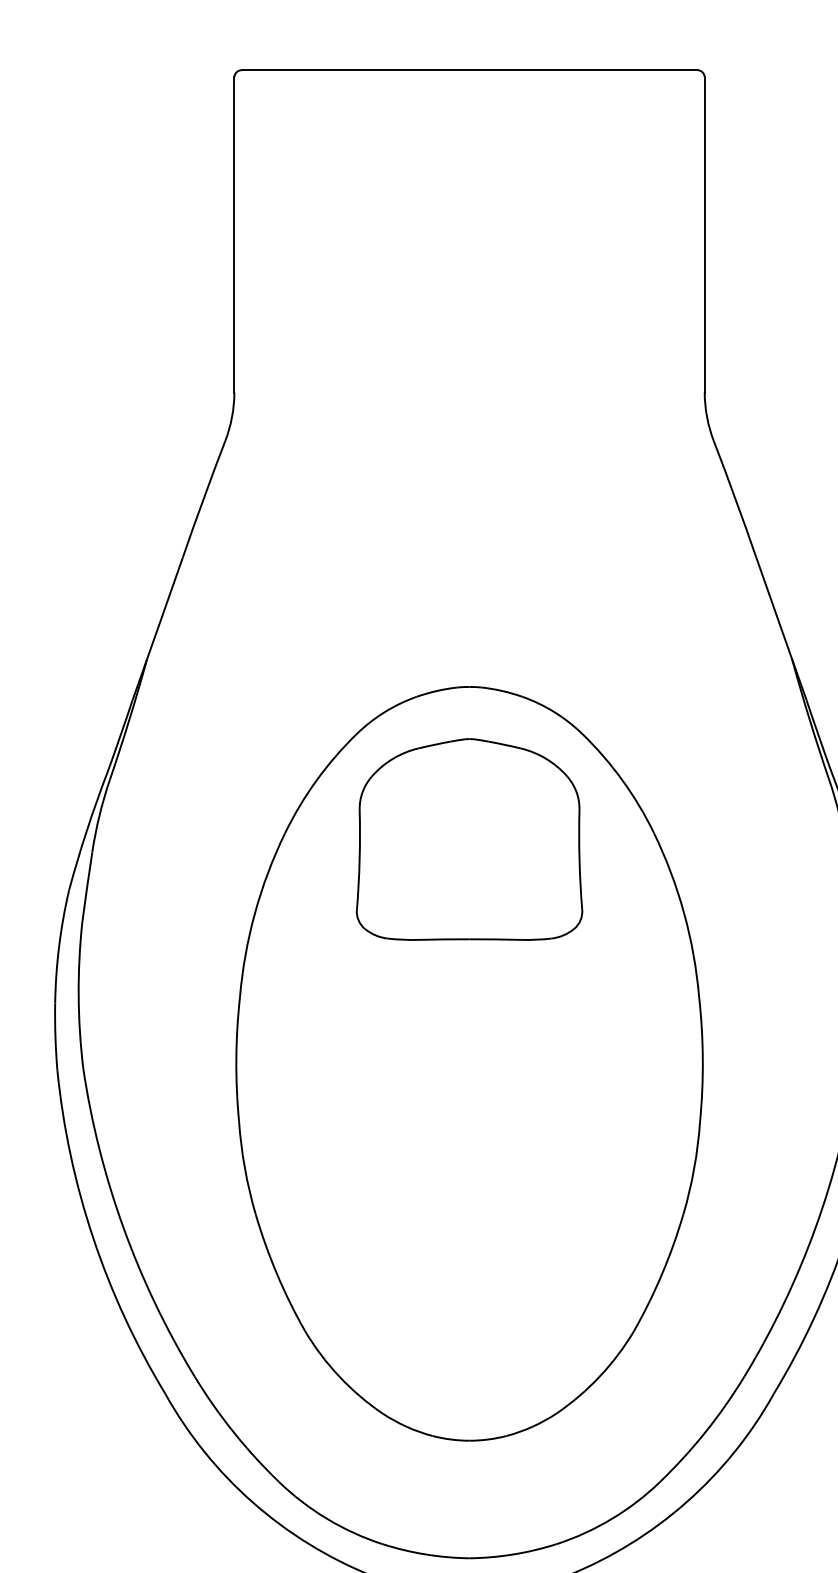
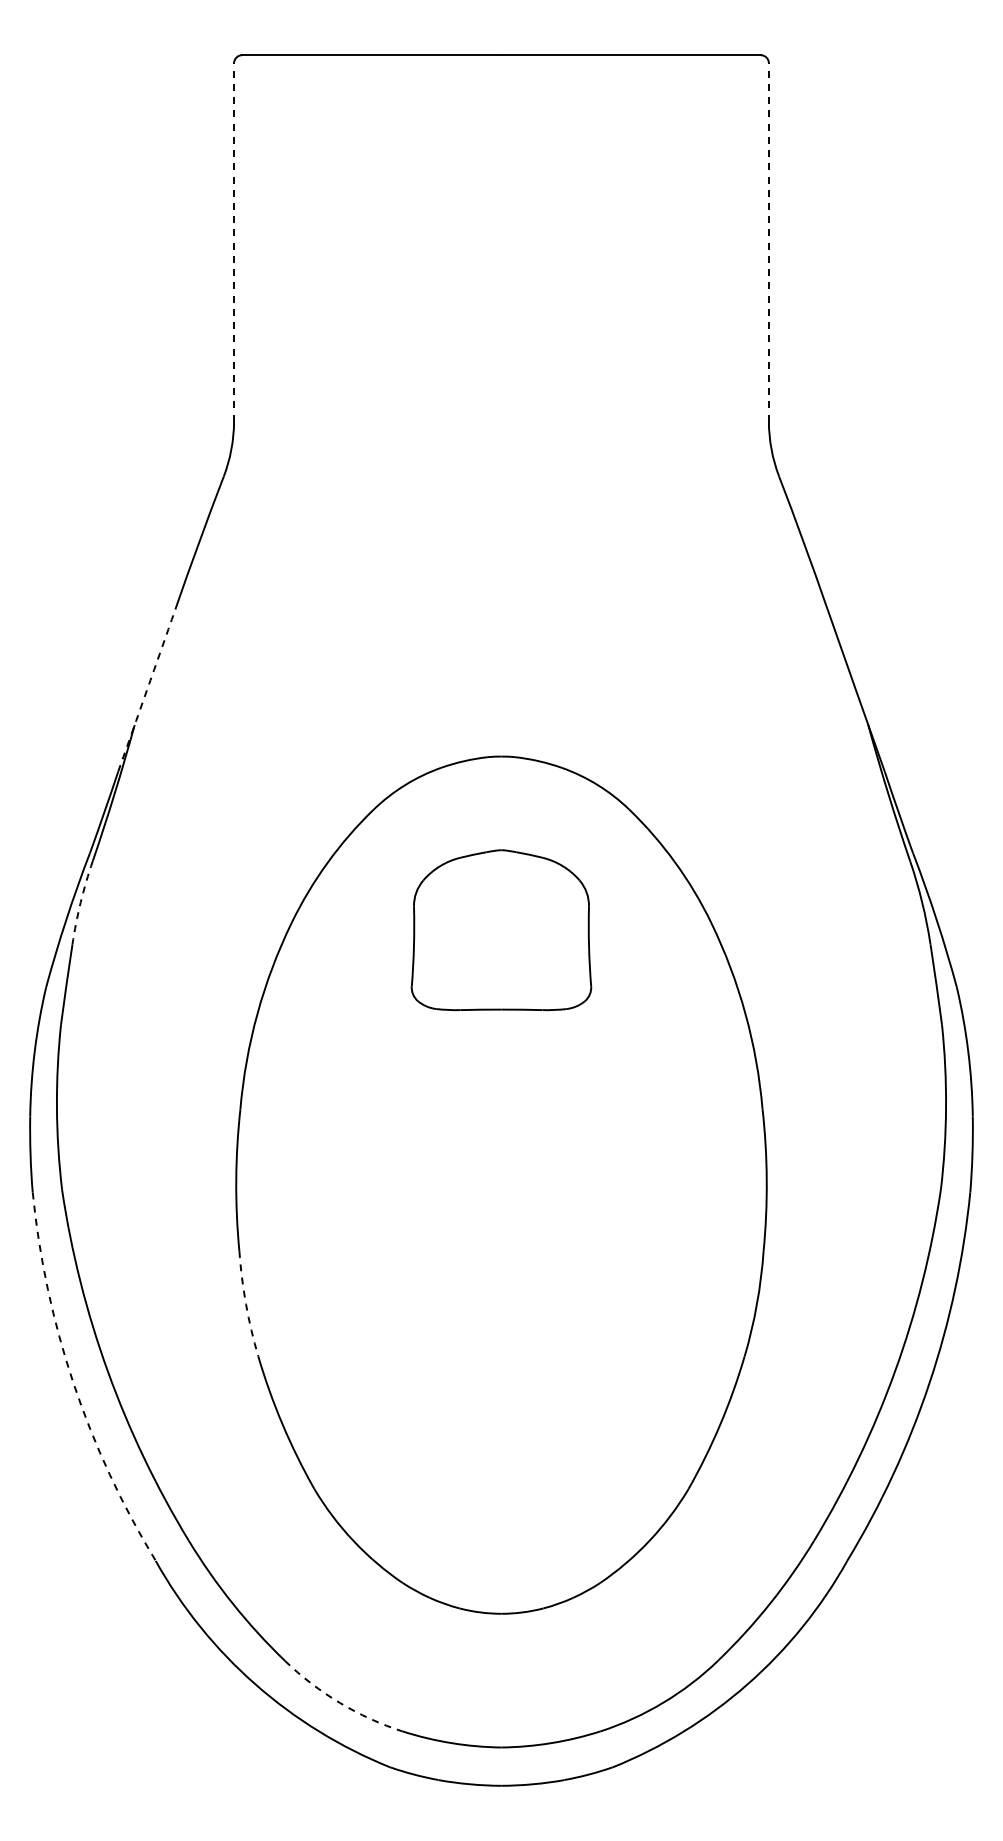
line: (234, 234) -> (234, 242), solid -> dashed
line: (704, 234) -> (768, 242), solid -> dashed
arc: (157, 628) -> (146, 690), solid -> dashed
arc: (99, 815) -> (80, 902), solid -> dashed
part: (469, 839) -> (501, 930), size x0.7
arc: (245, 1168) -> (246, 1304), solid -> dashed
arc: (93, 1238) -> (73, 1383), solid -> dashed
arc: (327, 1518) -> (339, 1702), solid -> dashed

